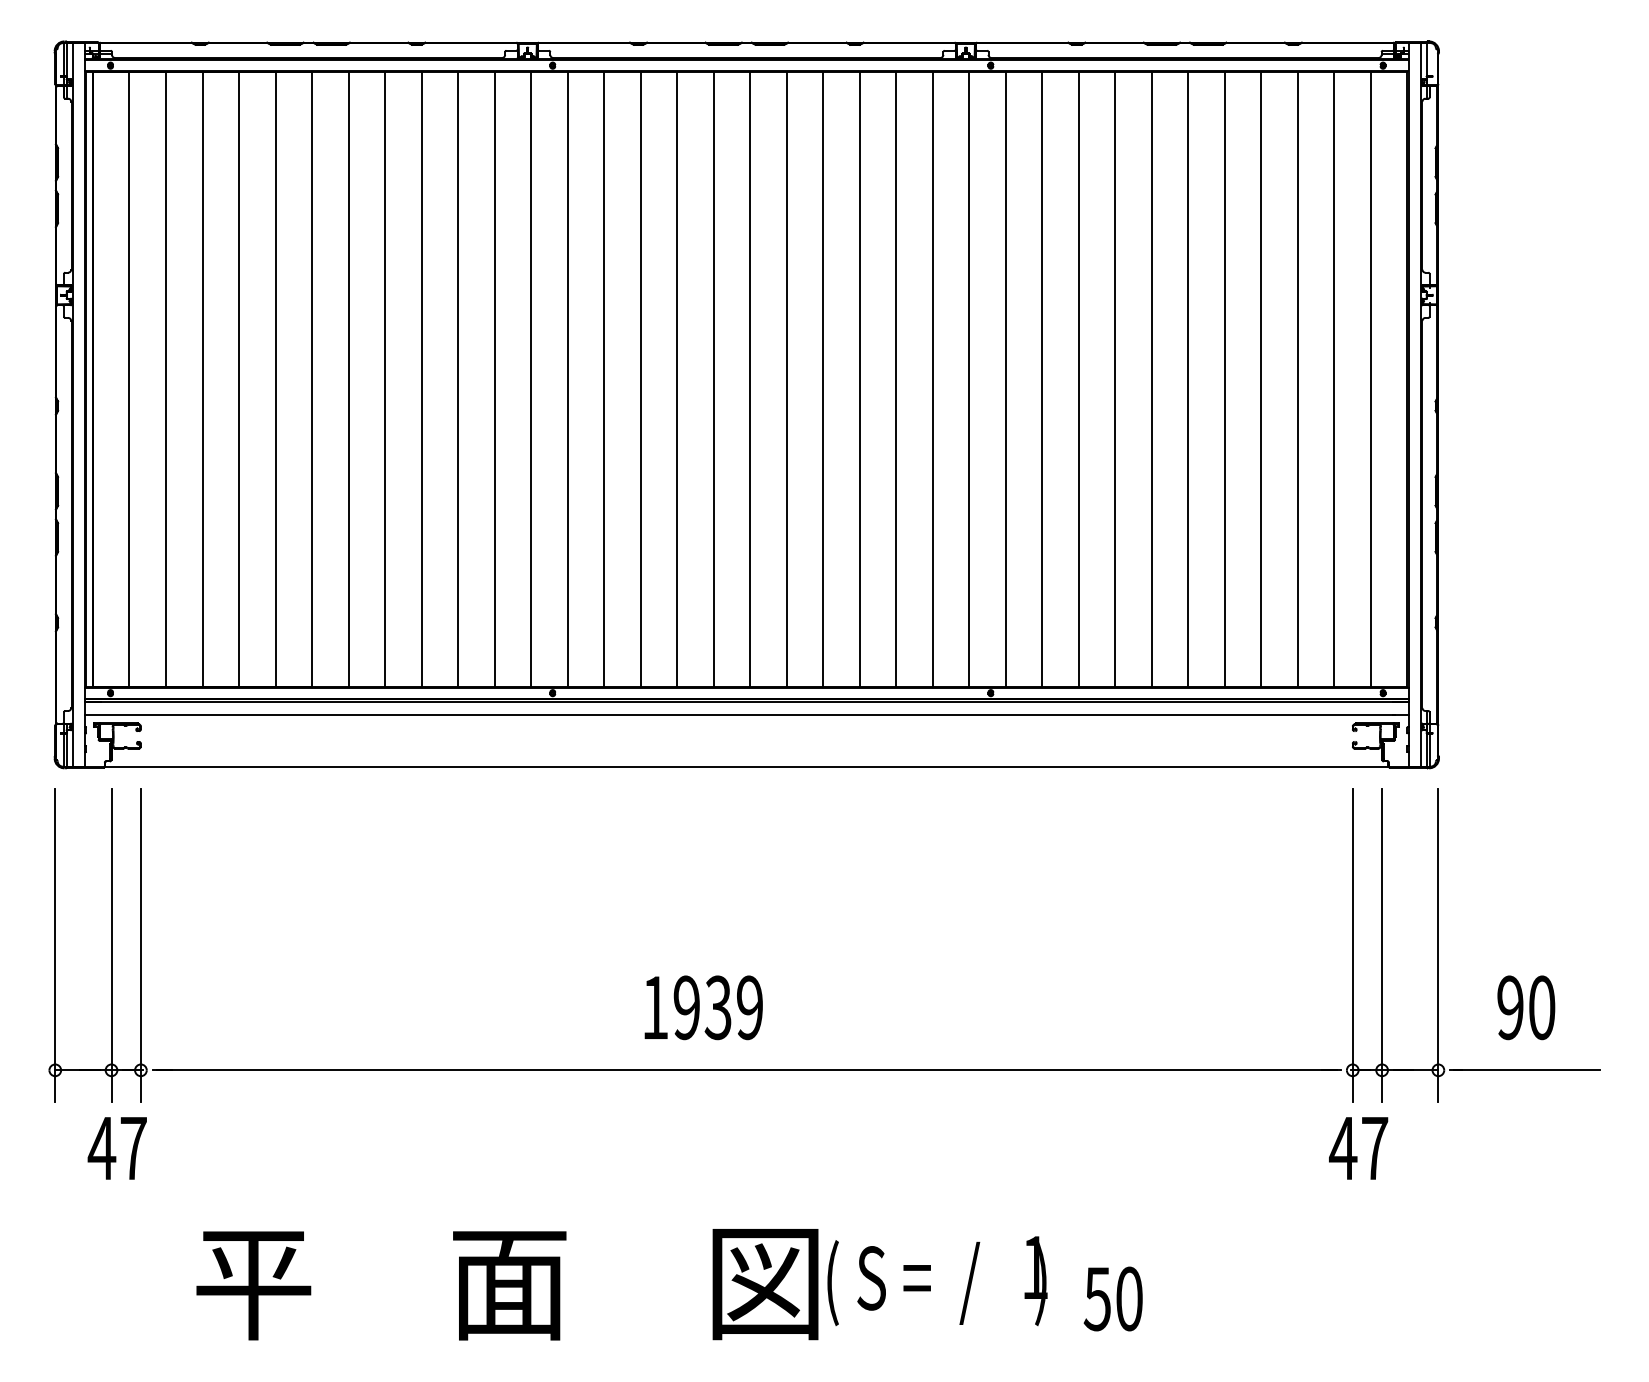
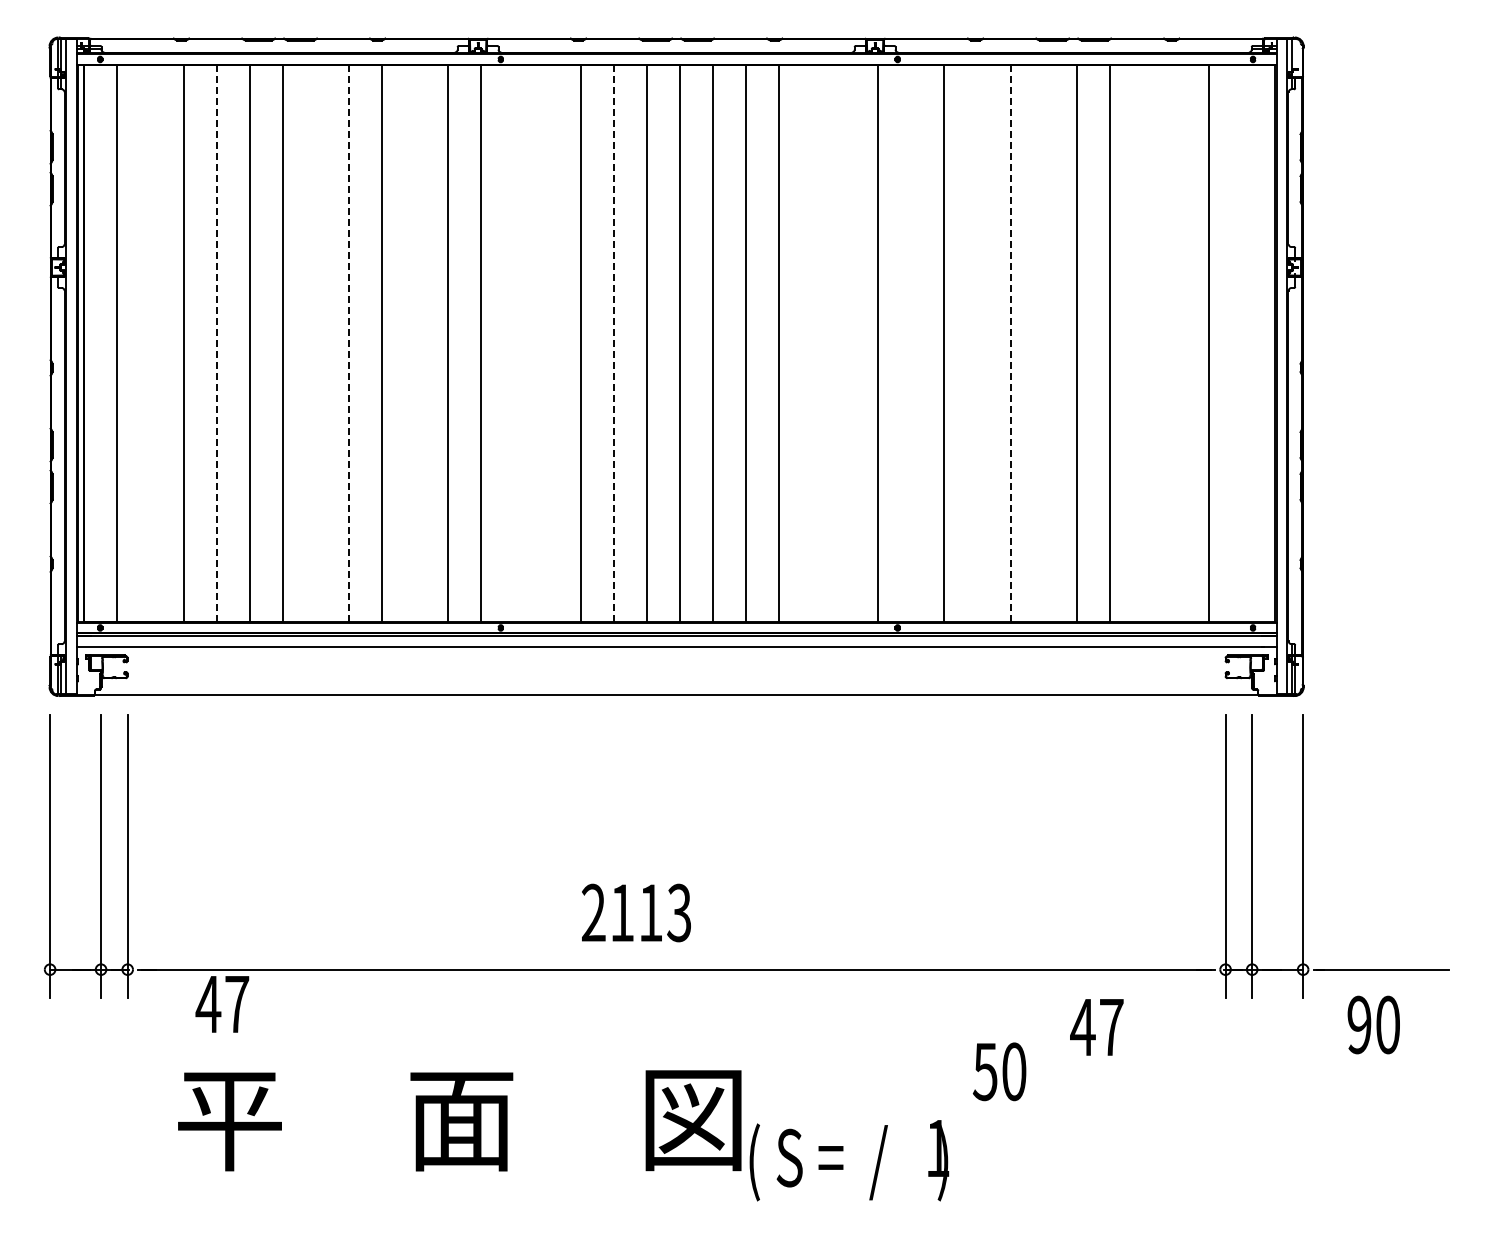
line: (166, 379) -> (150, 343), removed
line: (348, 379) -> (315, 343), removed
line: (458, 379) -> (415, 343), removed
line: (567, 379) -> (514, 343), removed
line: (604, 379) -> (547, 343), removed
line: (896, 379) -> (812, 343), removed
line: (933, 379) -> (845, 343), removed
line: (1006, 379) -> (911, 343), removed
line: (1078, 379) -> (977, 343), removed
line: (1151, 379) -> (1043, 343), removed
line: (1261, 379) -> (1142, 343), removed
line: (1297, 379) -> (1175, 343), removed
line: (1371, 379) -> (1242, 343), removed
line: (238, 380) -> (216, 344), solid -> dashed
line: (384, 380) -> (348, 344), solid -> dashed
line: (677, 380) -> (613, 344), solid -> dashed
line: (1115, 380) -> (1010, 344), solid -> dashed
text: (702, 1007) -> (636, 912), 1939 -> 2113
text: (1525, 1007) -> (1373, 1024), moved
text: (117, 1148) -> (222, 1004), moved
text: (1358, 1148) -> (1096, 1027), moved
text: (507, 1284) -> (459, 1120), moved
text: (1113, 1298) -> (999, 1071), moved

